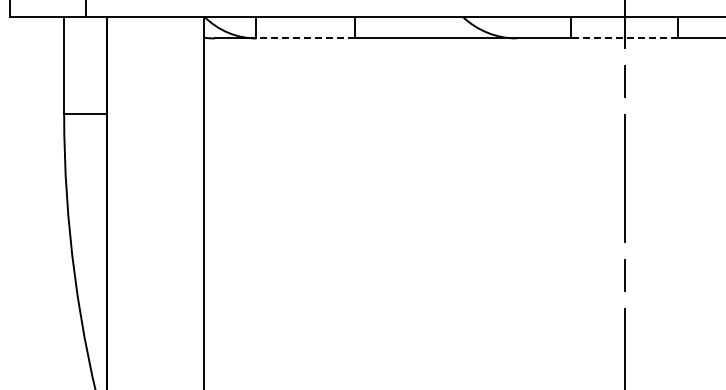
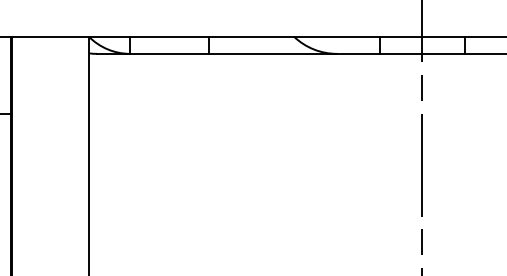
line: (305, 38) -> (169, 53), dashed -> solid
line: (624, 38) -> (422, 53), dashed -> solid

